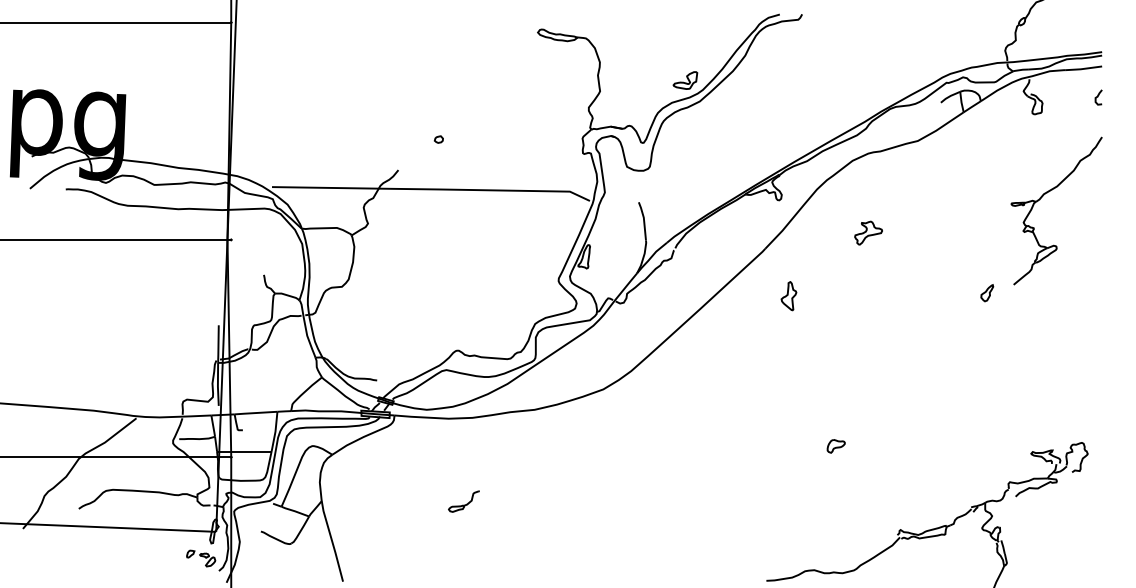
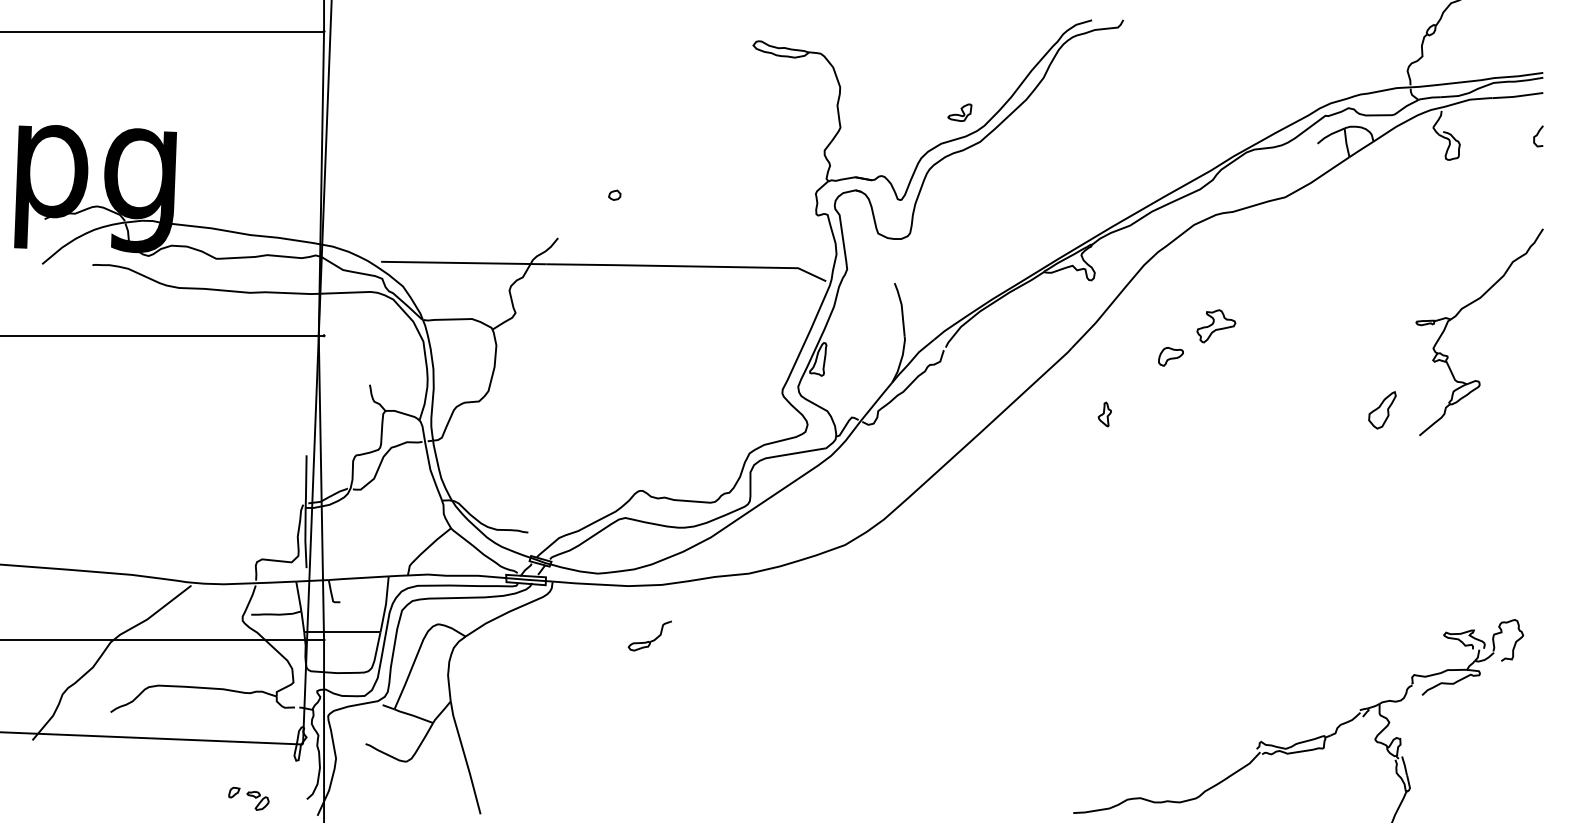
part: (685, 80) -> (959, 112), size x0.7
part: (1042, 197) -> (1459, 313), moved
part: (987, 293) -> (1382, 410), size x1.6
part: (788, 296) -> (1104, 414), size x0.6
part: (835, 446) -> (1170, 356), moved
part: (463, 501) -> (649, 635), moved
part: (200, 558) -> (248, 798), moved

